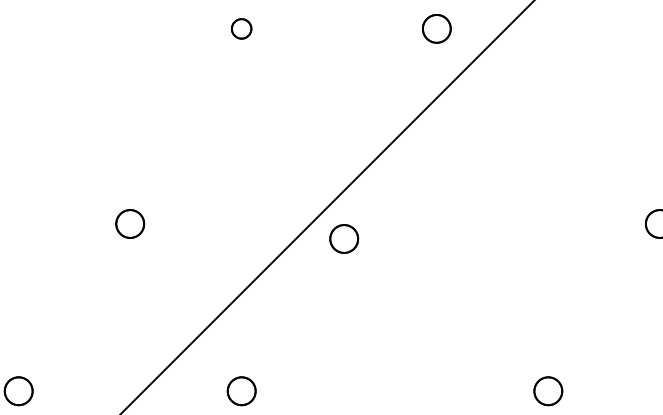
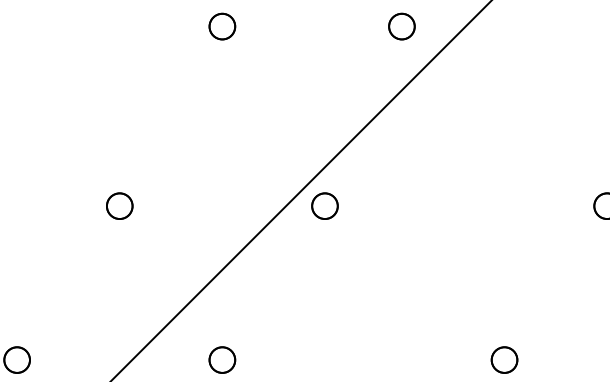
part: (241, 28) -> (222, 26), size x1.43
part: (344, 238) -> (325, 205), moved

